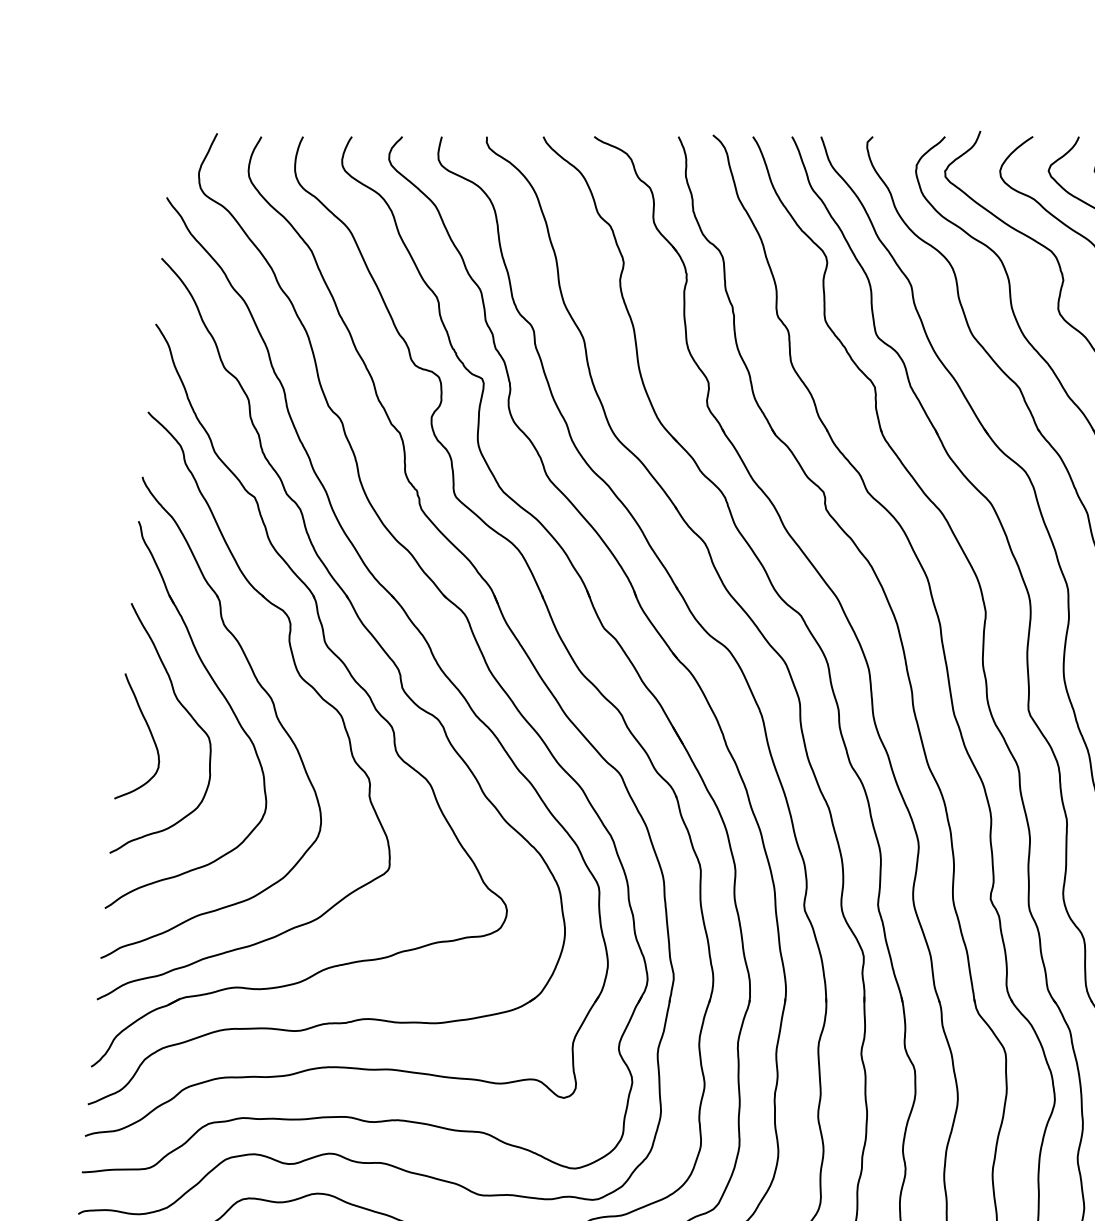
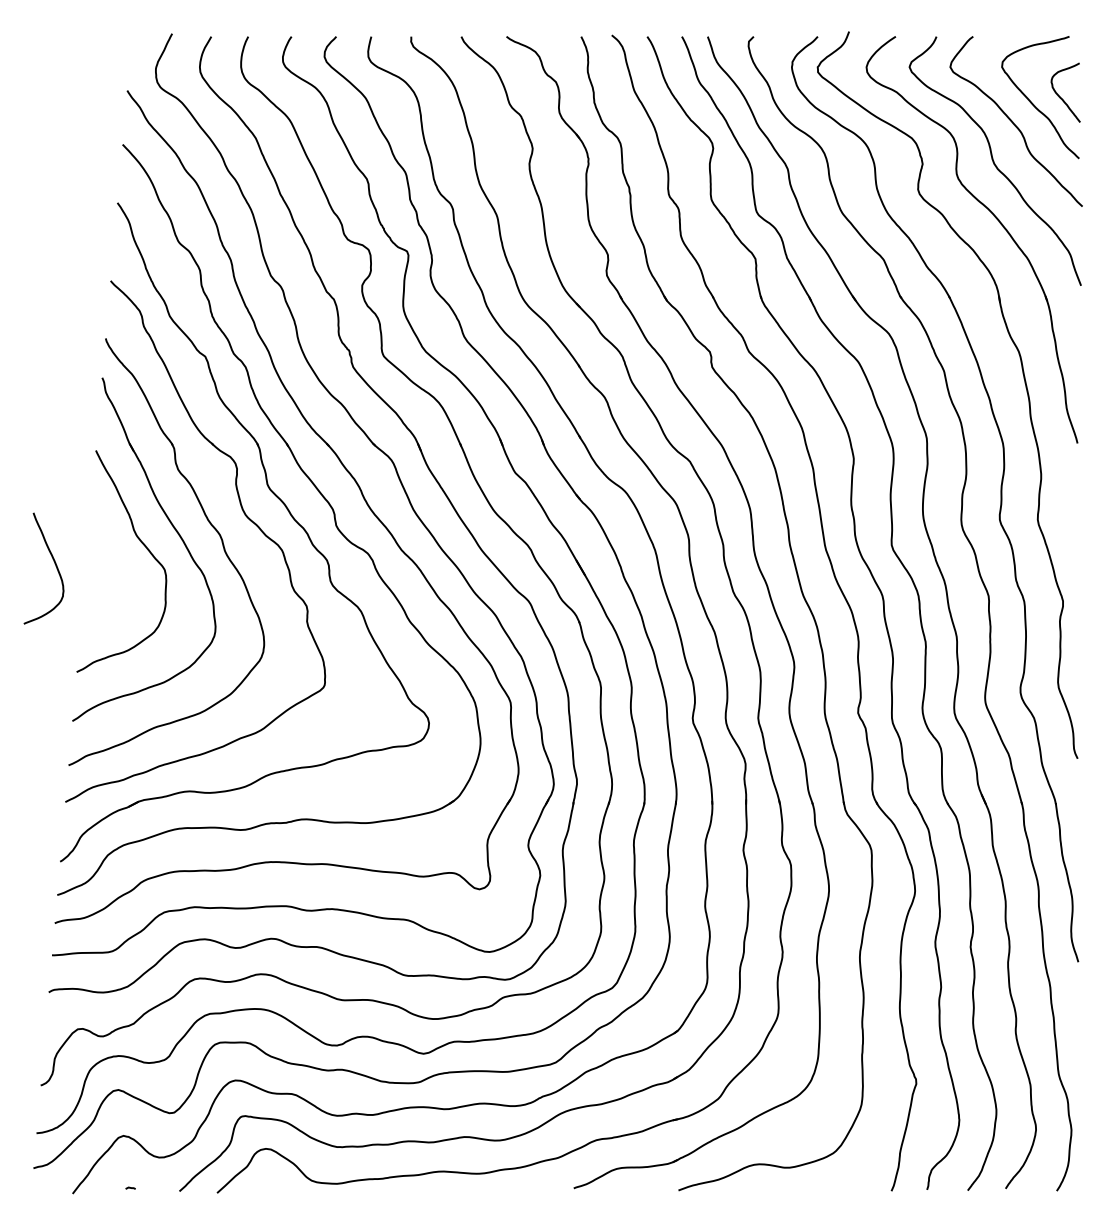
curve: (148, 731) -> (54, 564), moved

